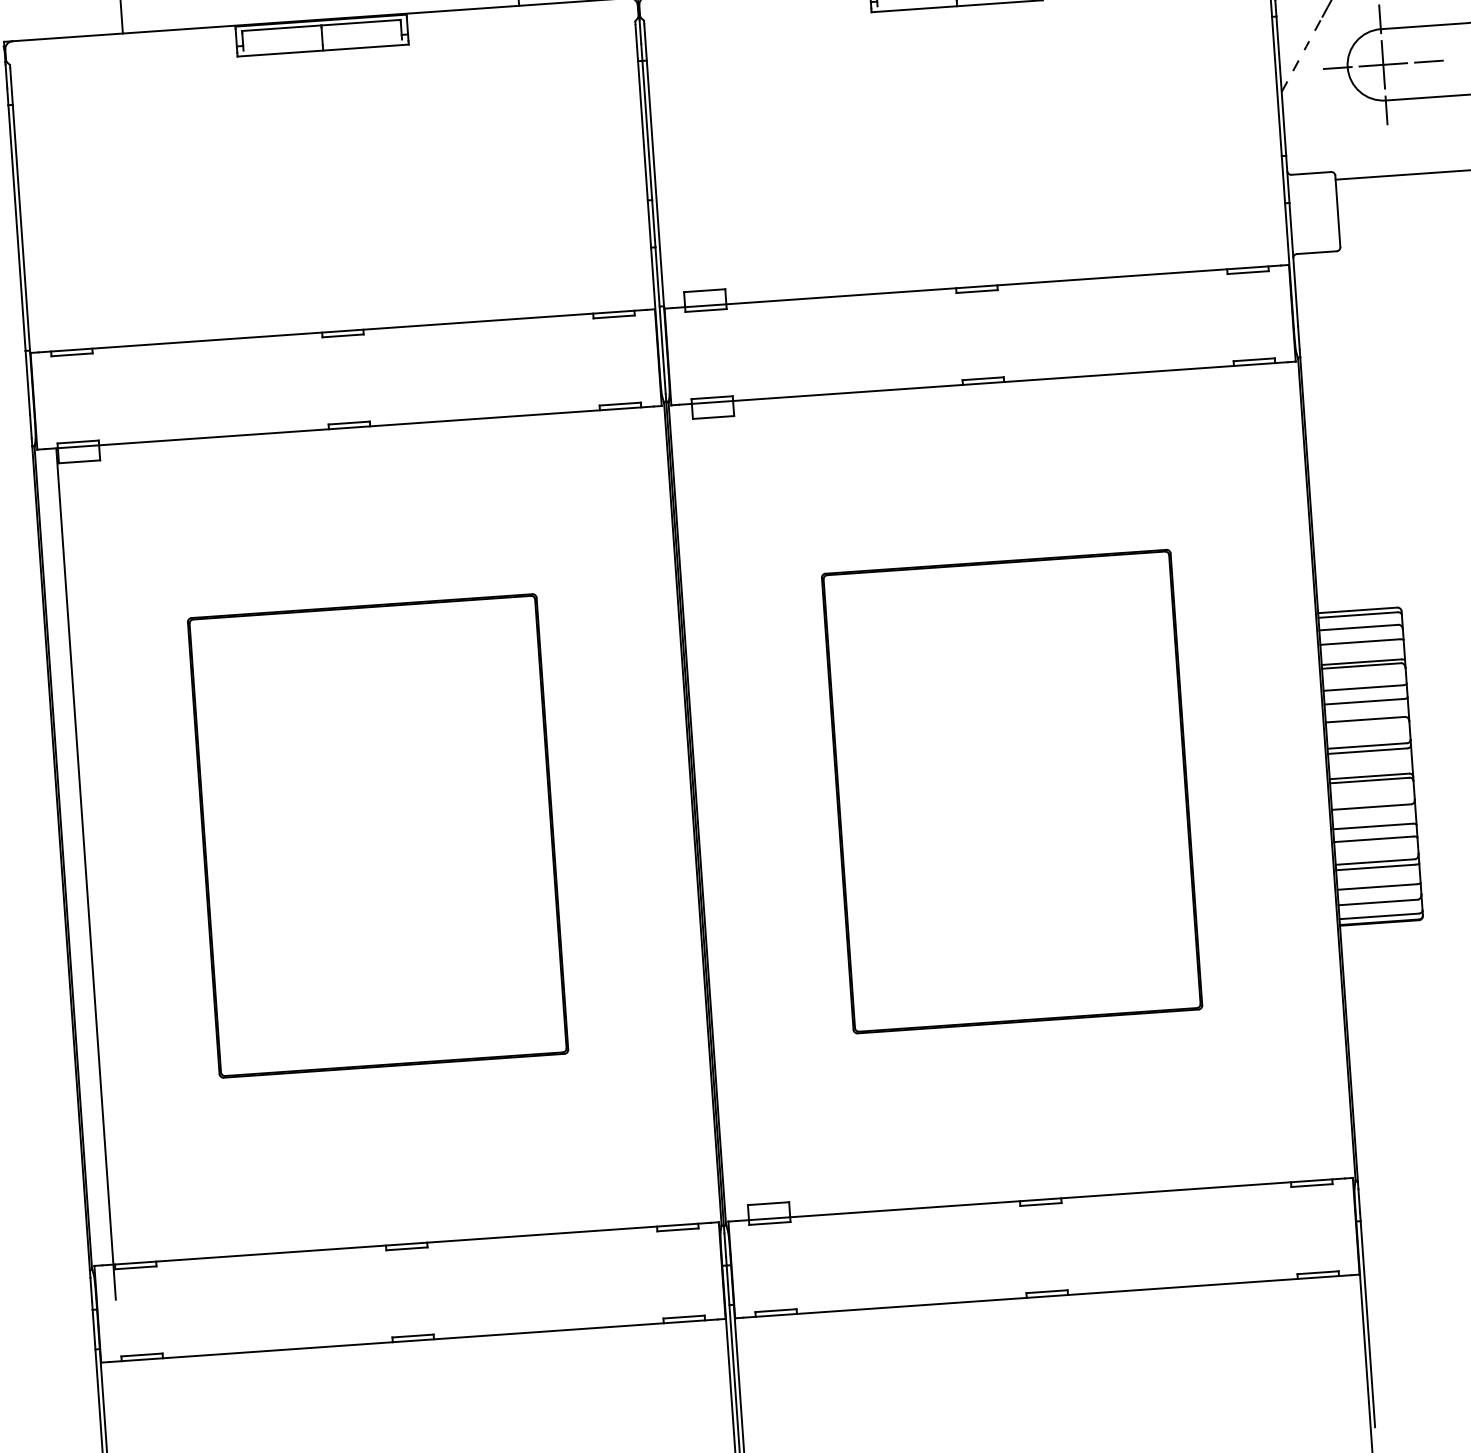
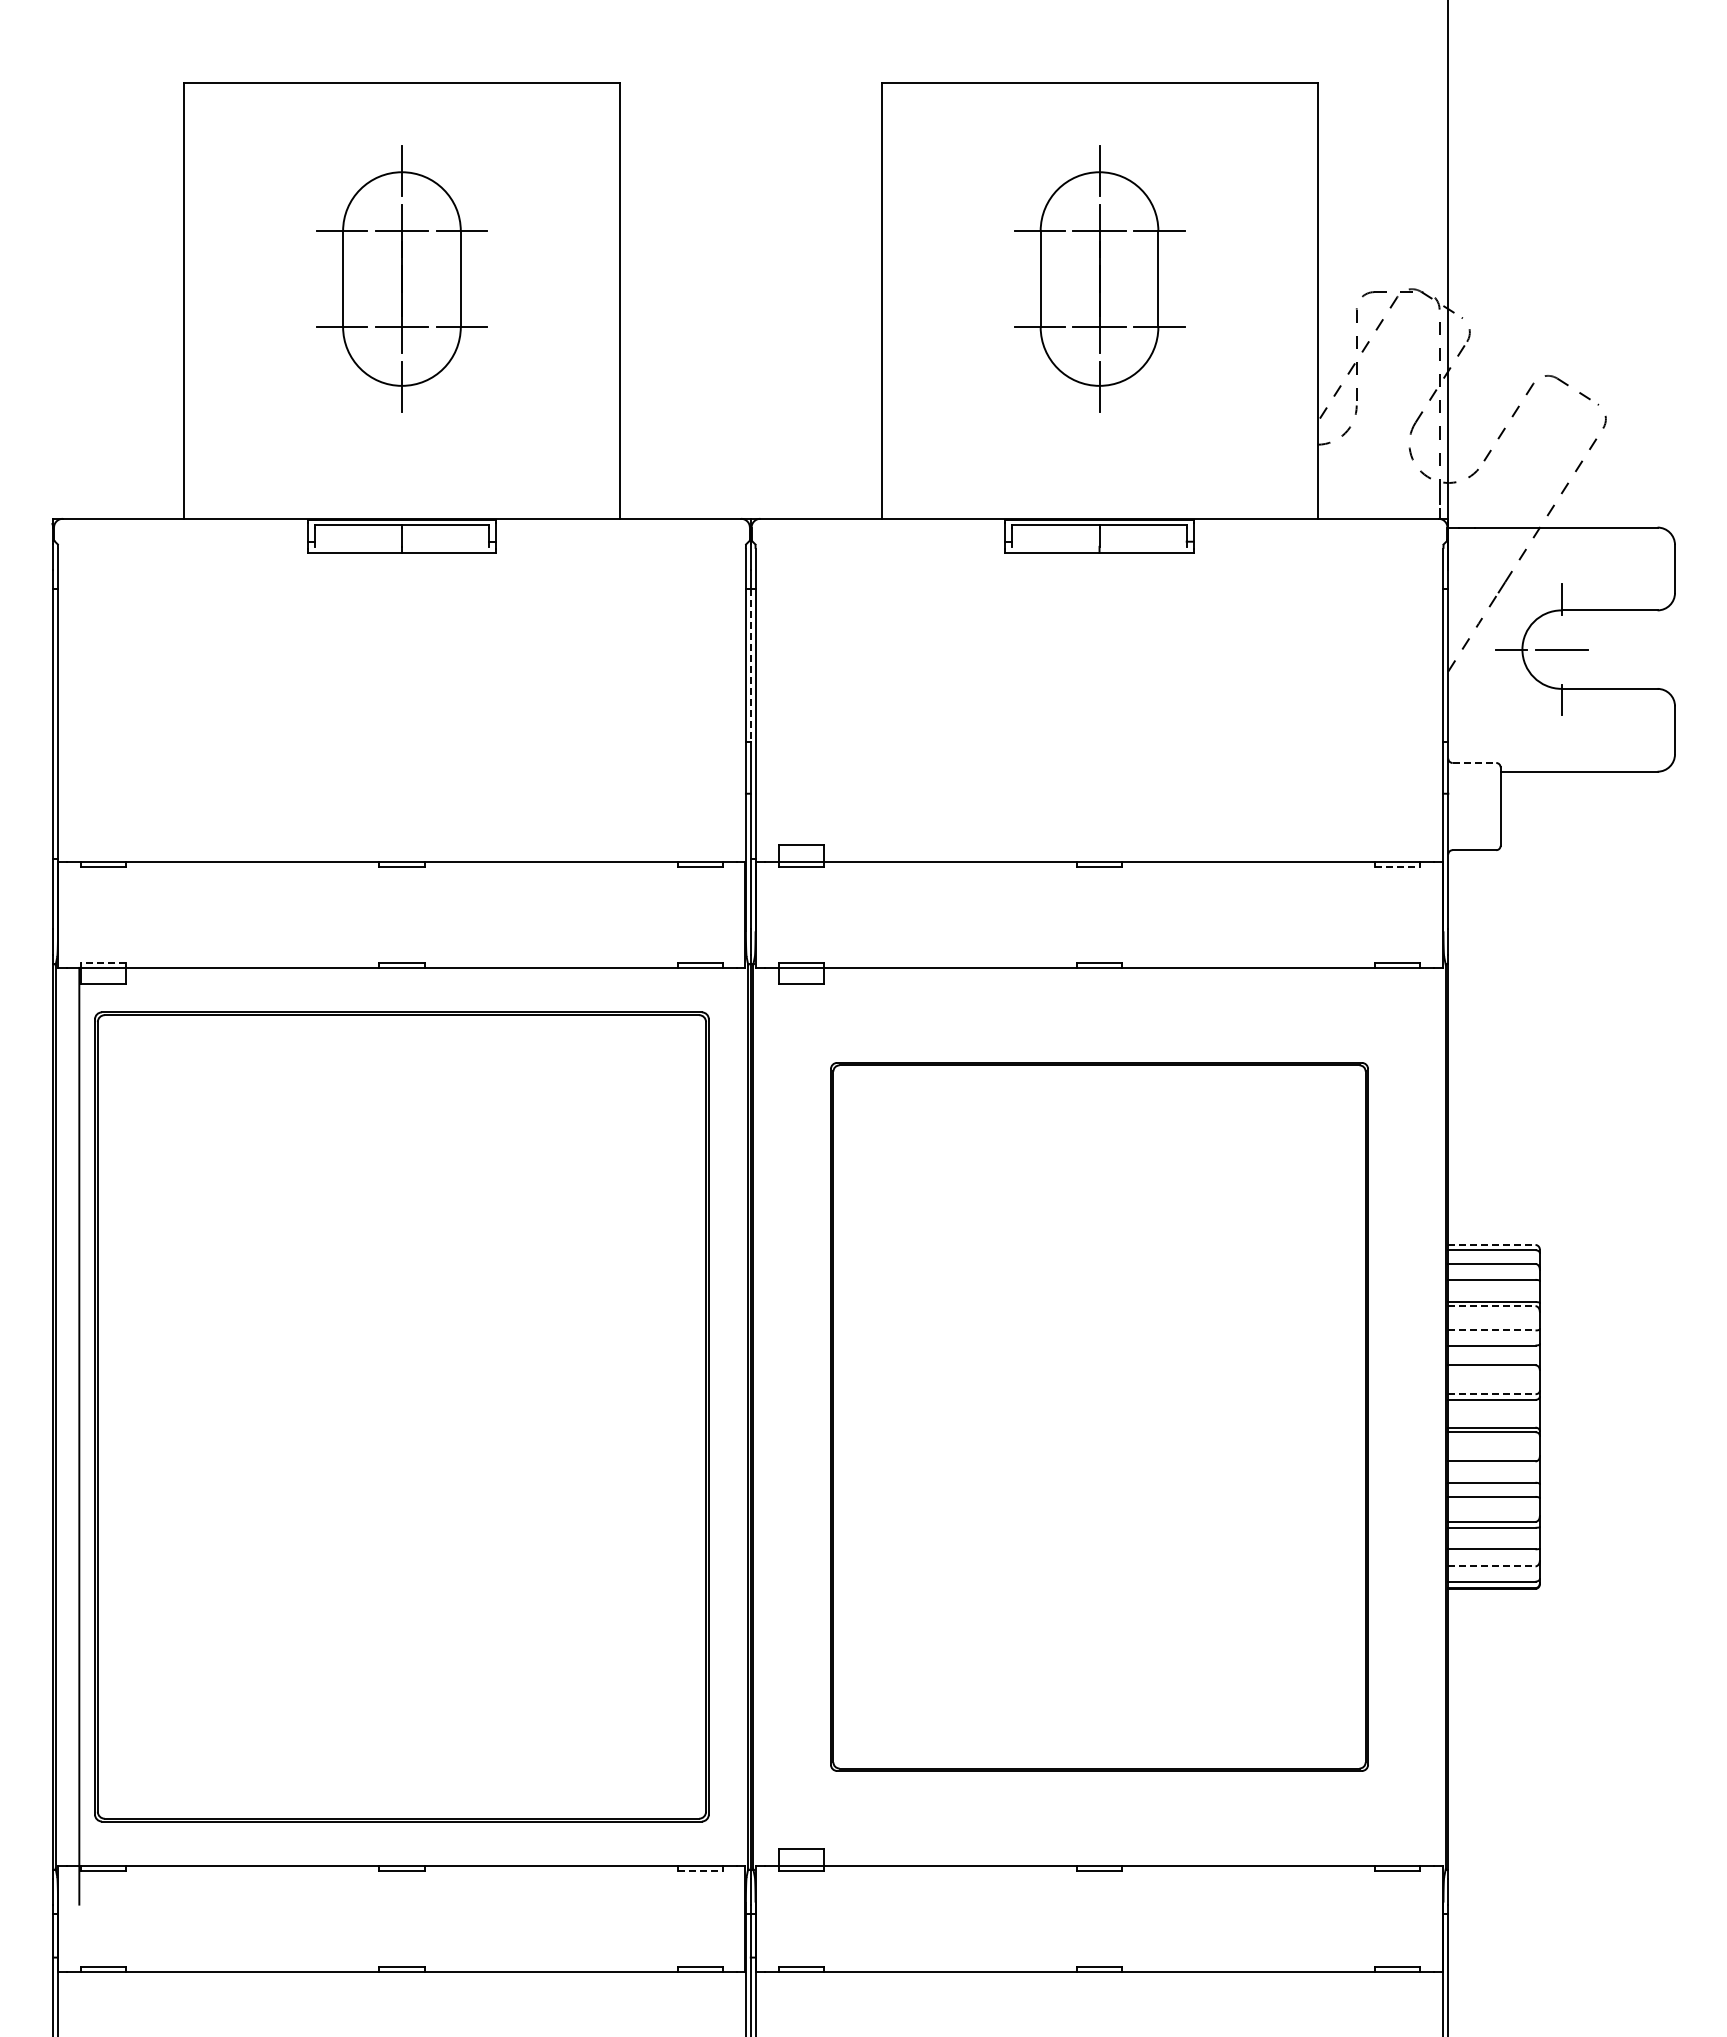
line: (1428, 61) -> (1611, 649), removed
line: (1383, 64) -> (1561, 649), removed
line: (647, 130) -> (750, 665), solid -> dashed
line: (1311, 173) -> (1474, 763), solid -> dashed
line: (1247, 272) -> (1397, 866), solid -> dashed
line: (77, 441) -> (103, 962), solid -> dashed
line: (1357, 610) -> (1491, 1245), solid -> dashed
line: (1361, 666) -> (1491, 1306), solid -> dashed
line: (1362, 688) -> (1491, 1330), solid -> dashed
line: (1366, 746) -> (1491, 1394), solid -> dashed
part: (1012, 791) -> (1099, 1416), size x1.4
part: (377, 835) -> (401, 1416), size x1.6
line: (1377, 902) -> (1491, 1566), solid -> dashed
line: (678, 1230) -> (700, 1871), solid -> dashed

